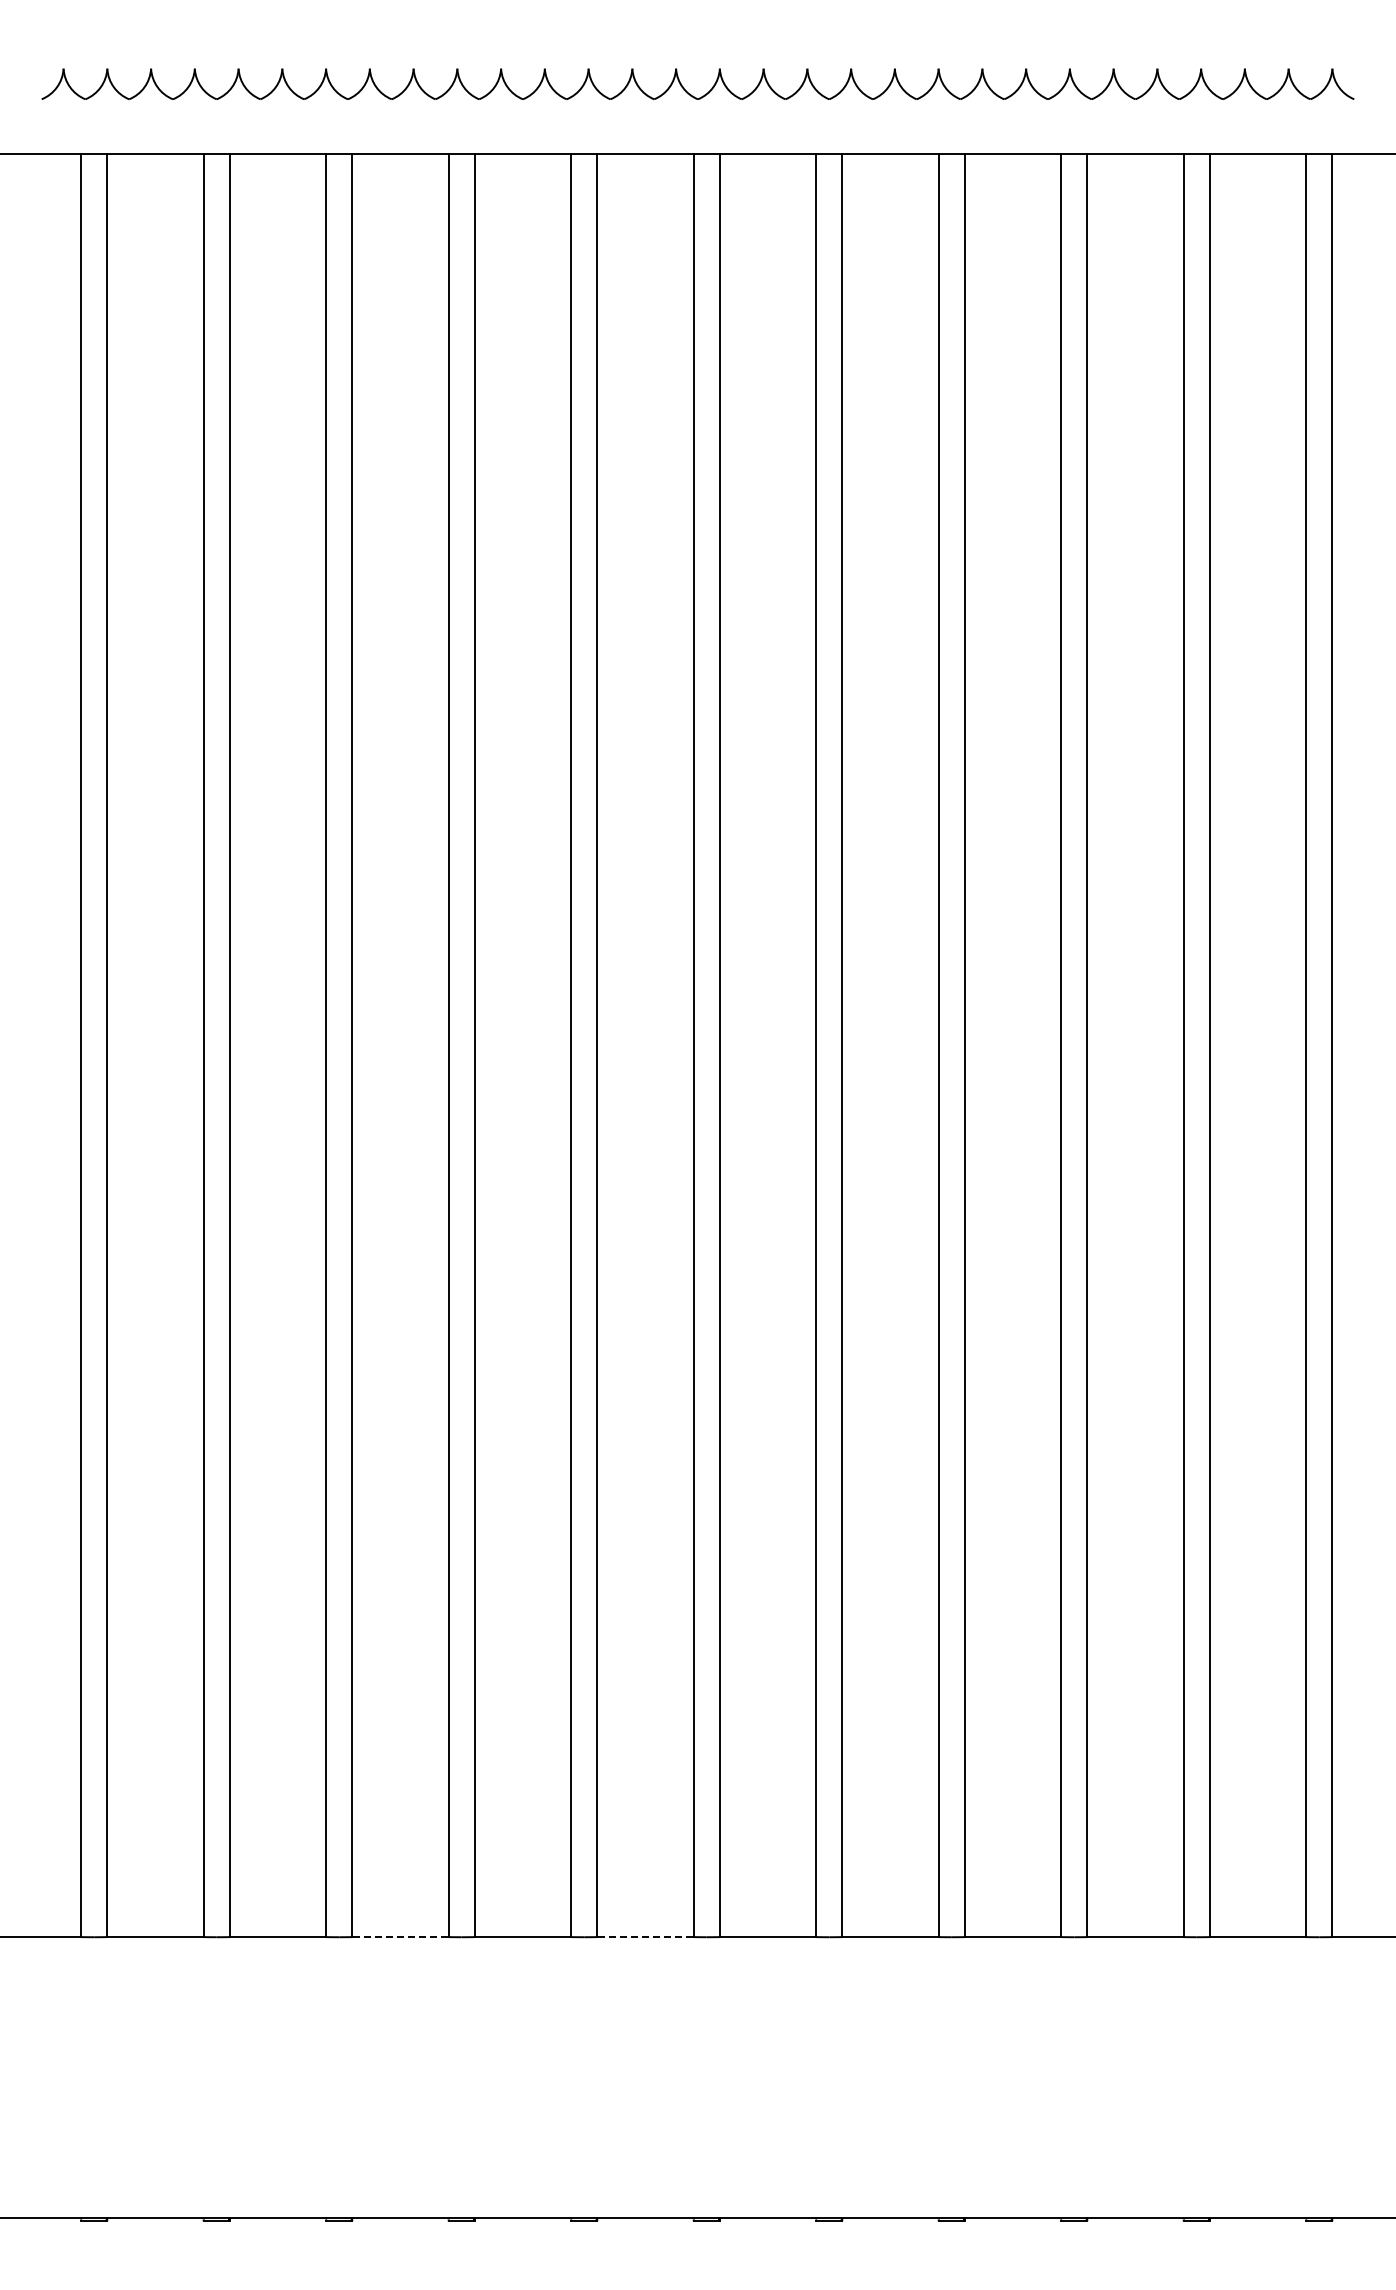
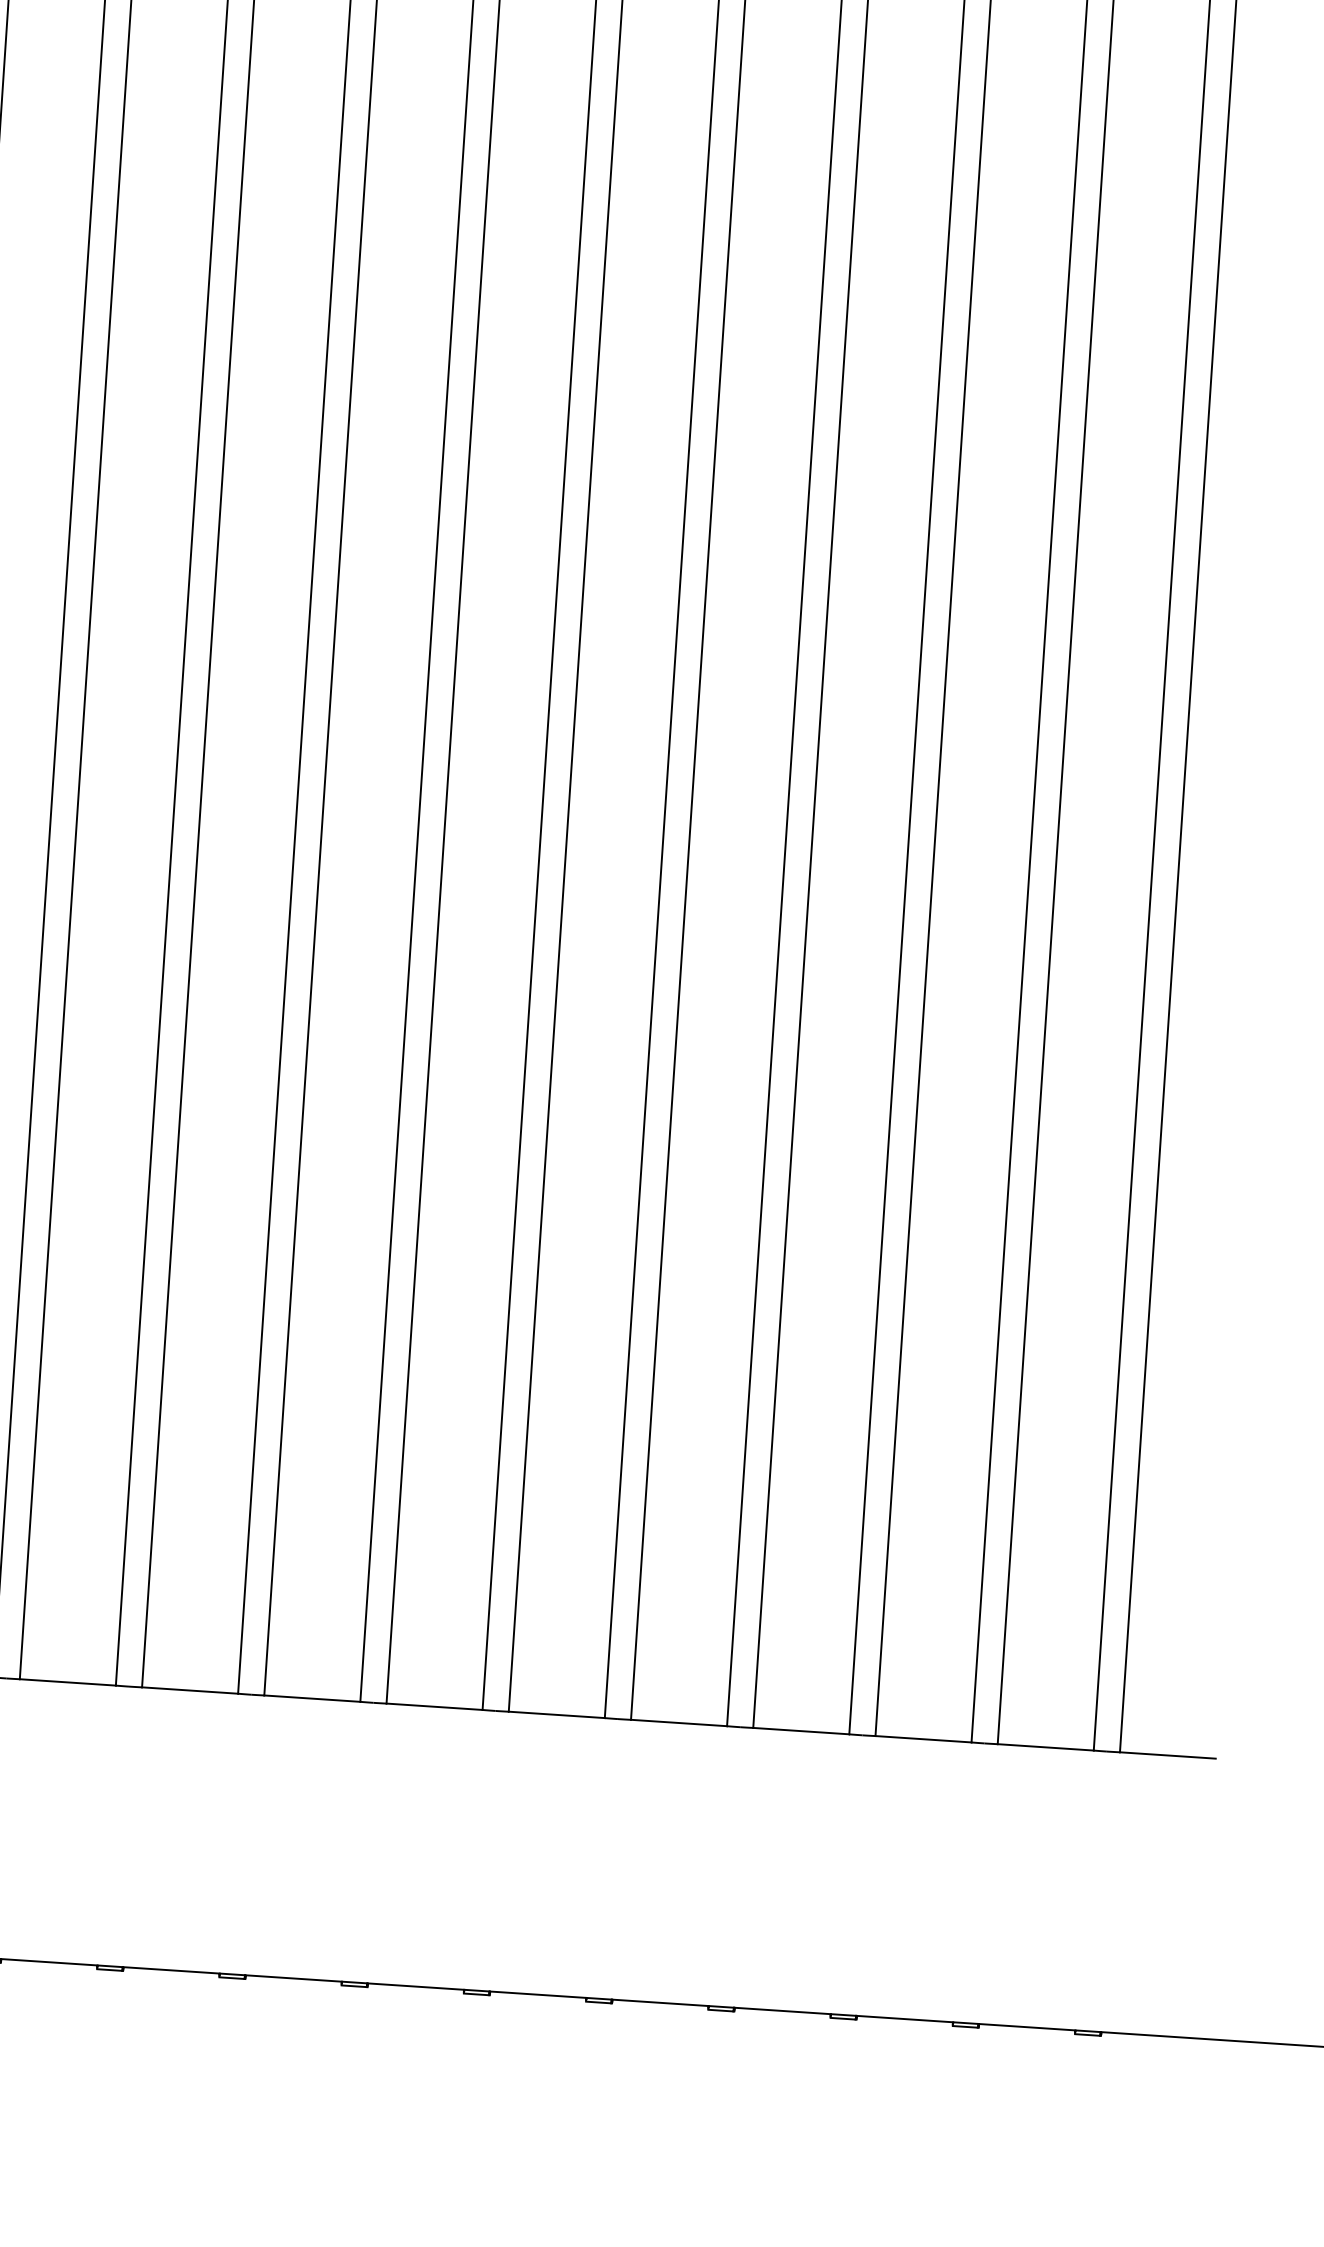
line: (400, 1937) -> (190, 1690), dashed -> solid
line: (645, 1937) -> (434, 1707), dashed -> solid

